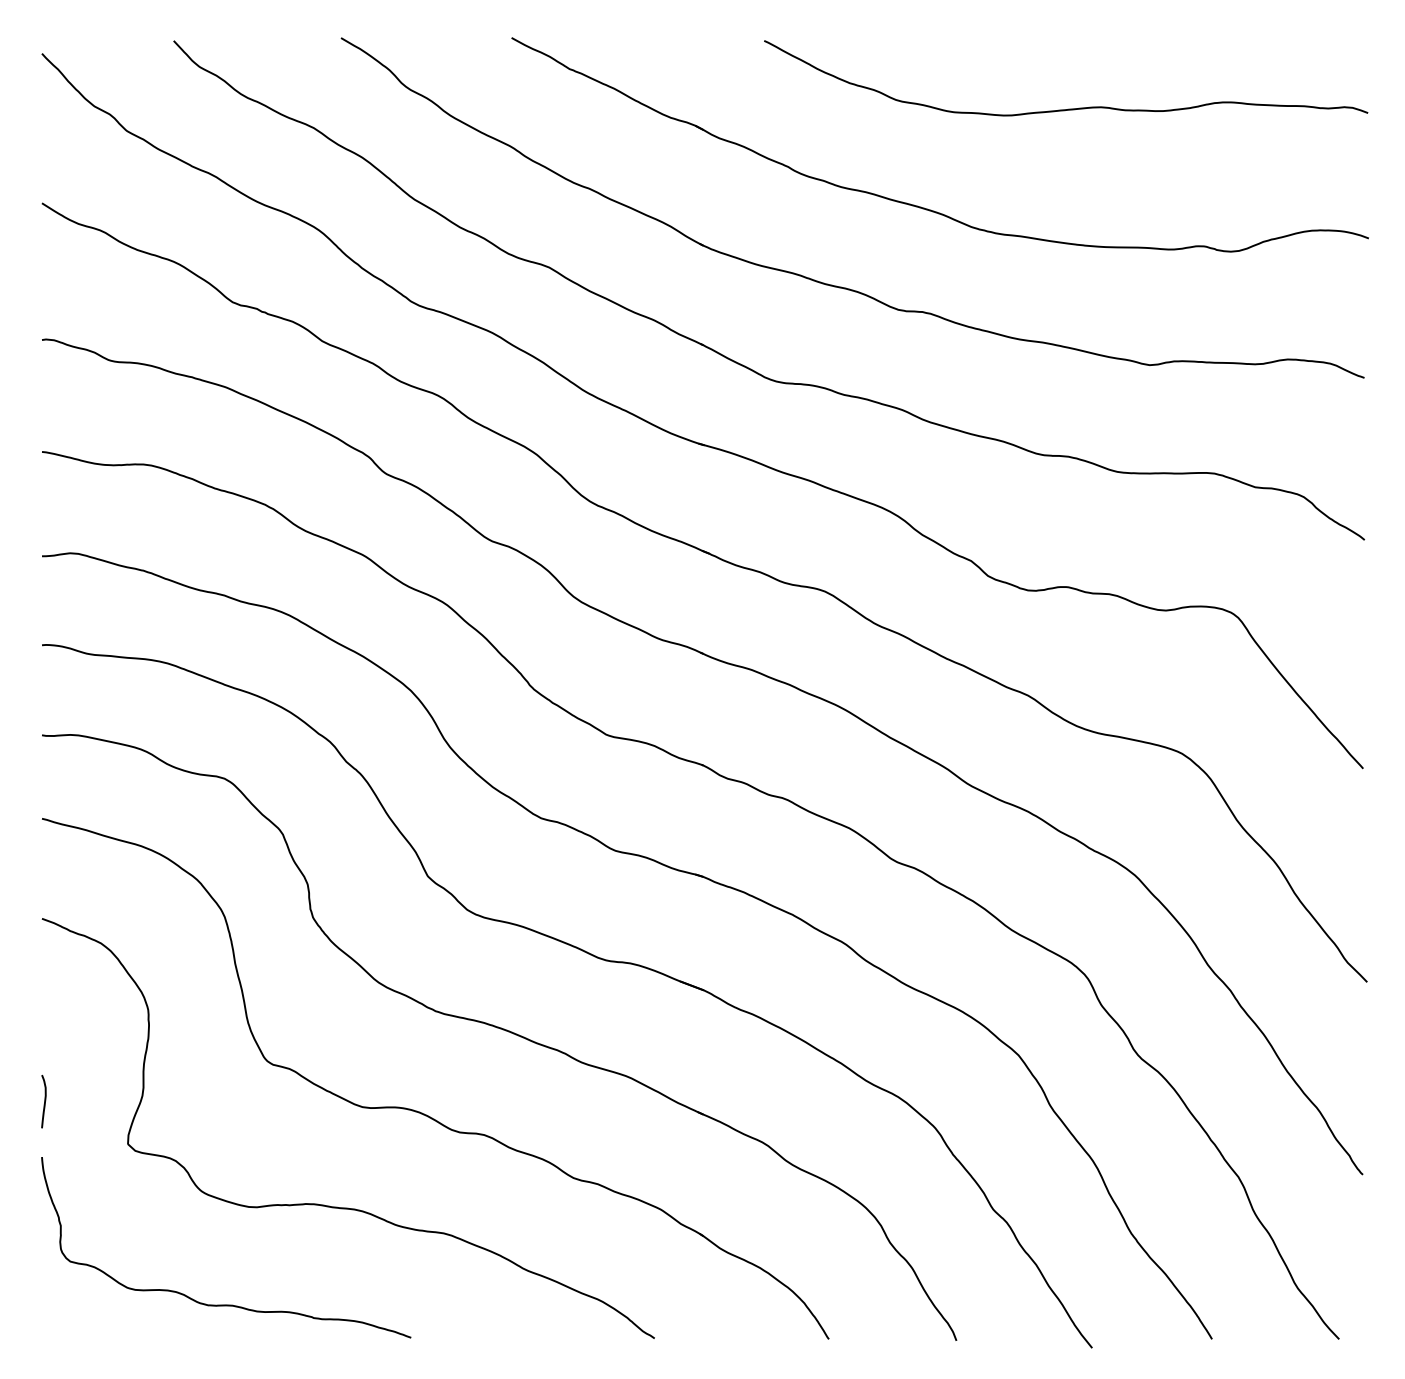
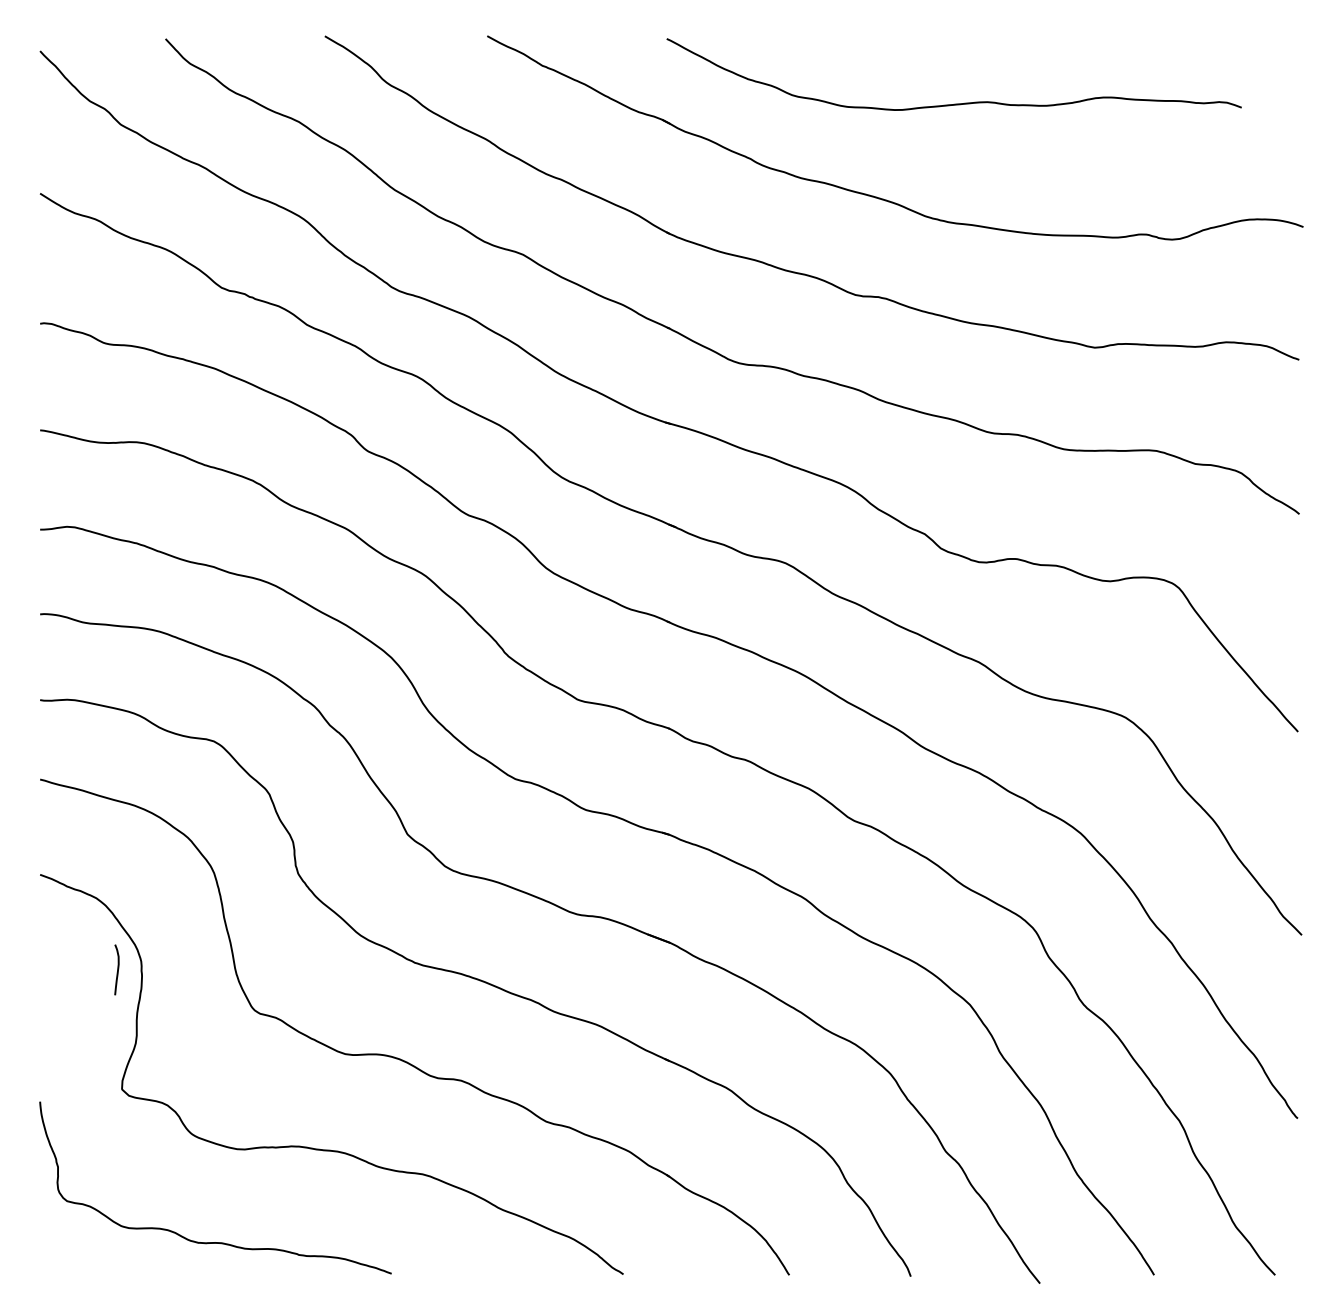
curve: (1066, 108) -> (954, 103), moved
curve: (44, 1101) -> (117, 969), moved

